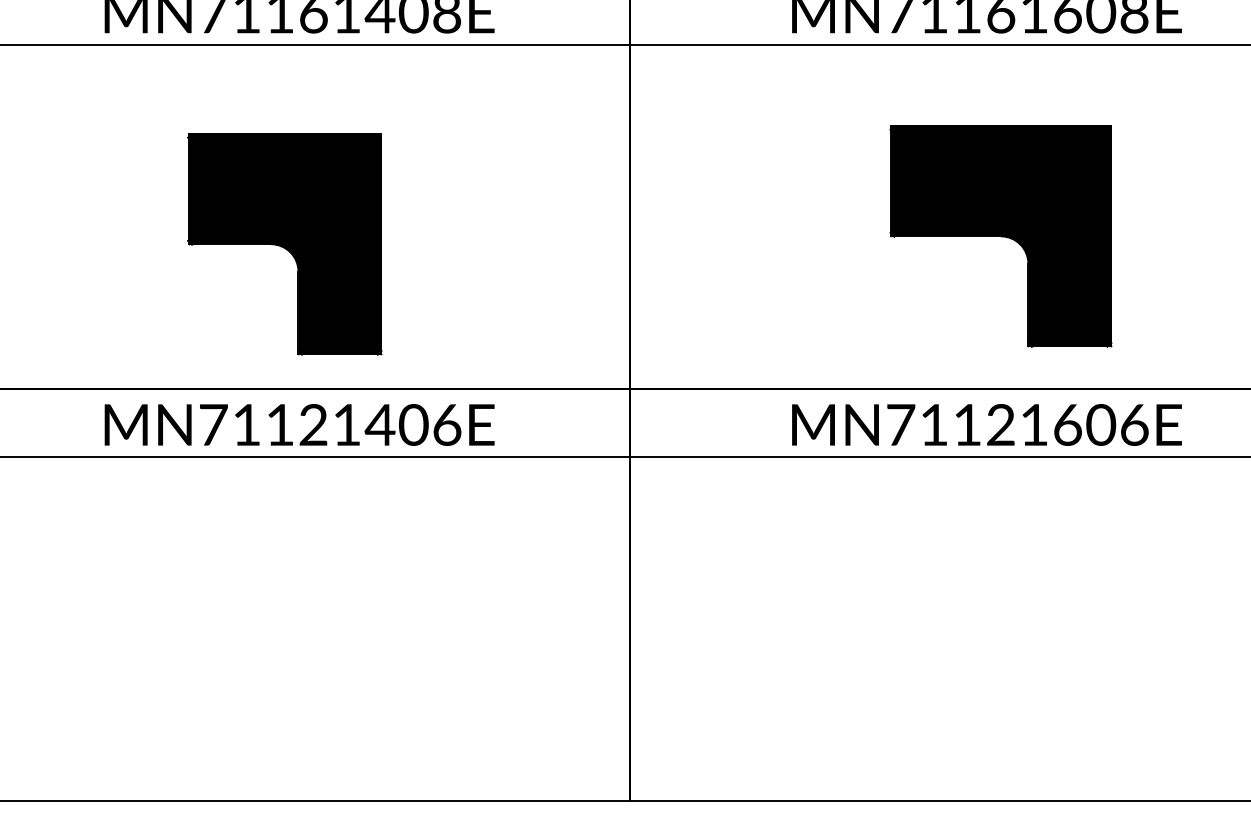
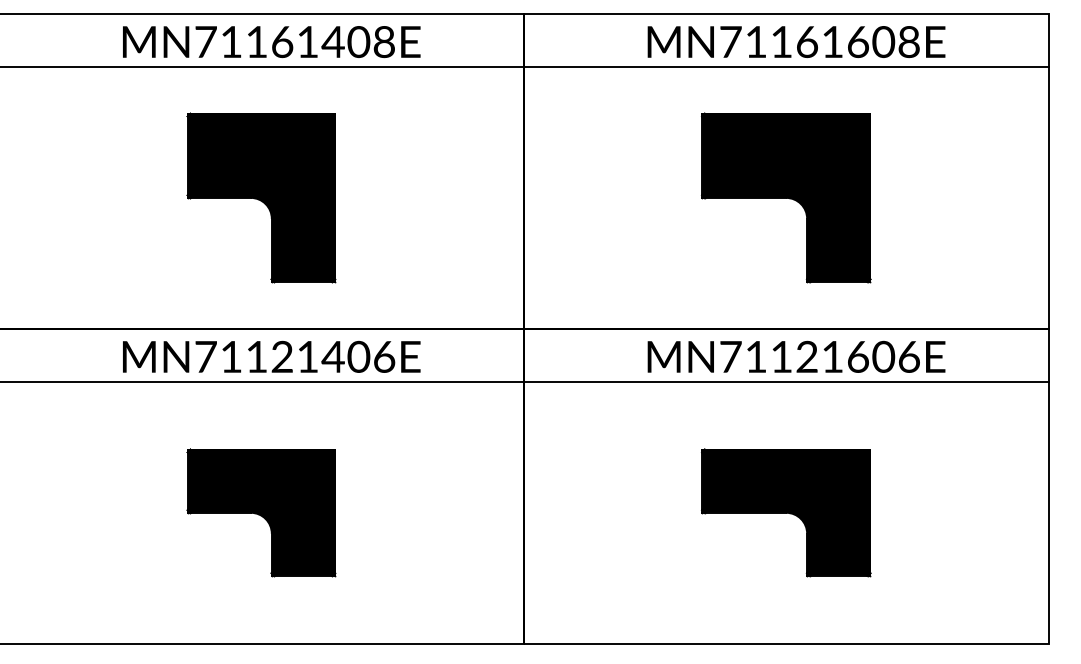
part: (1001, 235) -> (786, 197), moved
part: (284, 243) -> (261, 197), moved
part: (286, 628) -> (261, 512), added
part: (973, 628) -> (786, 512), added

